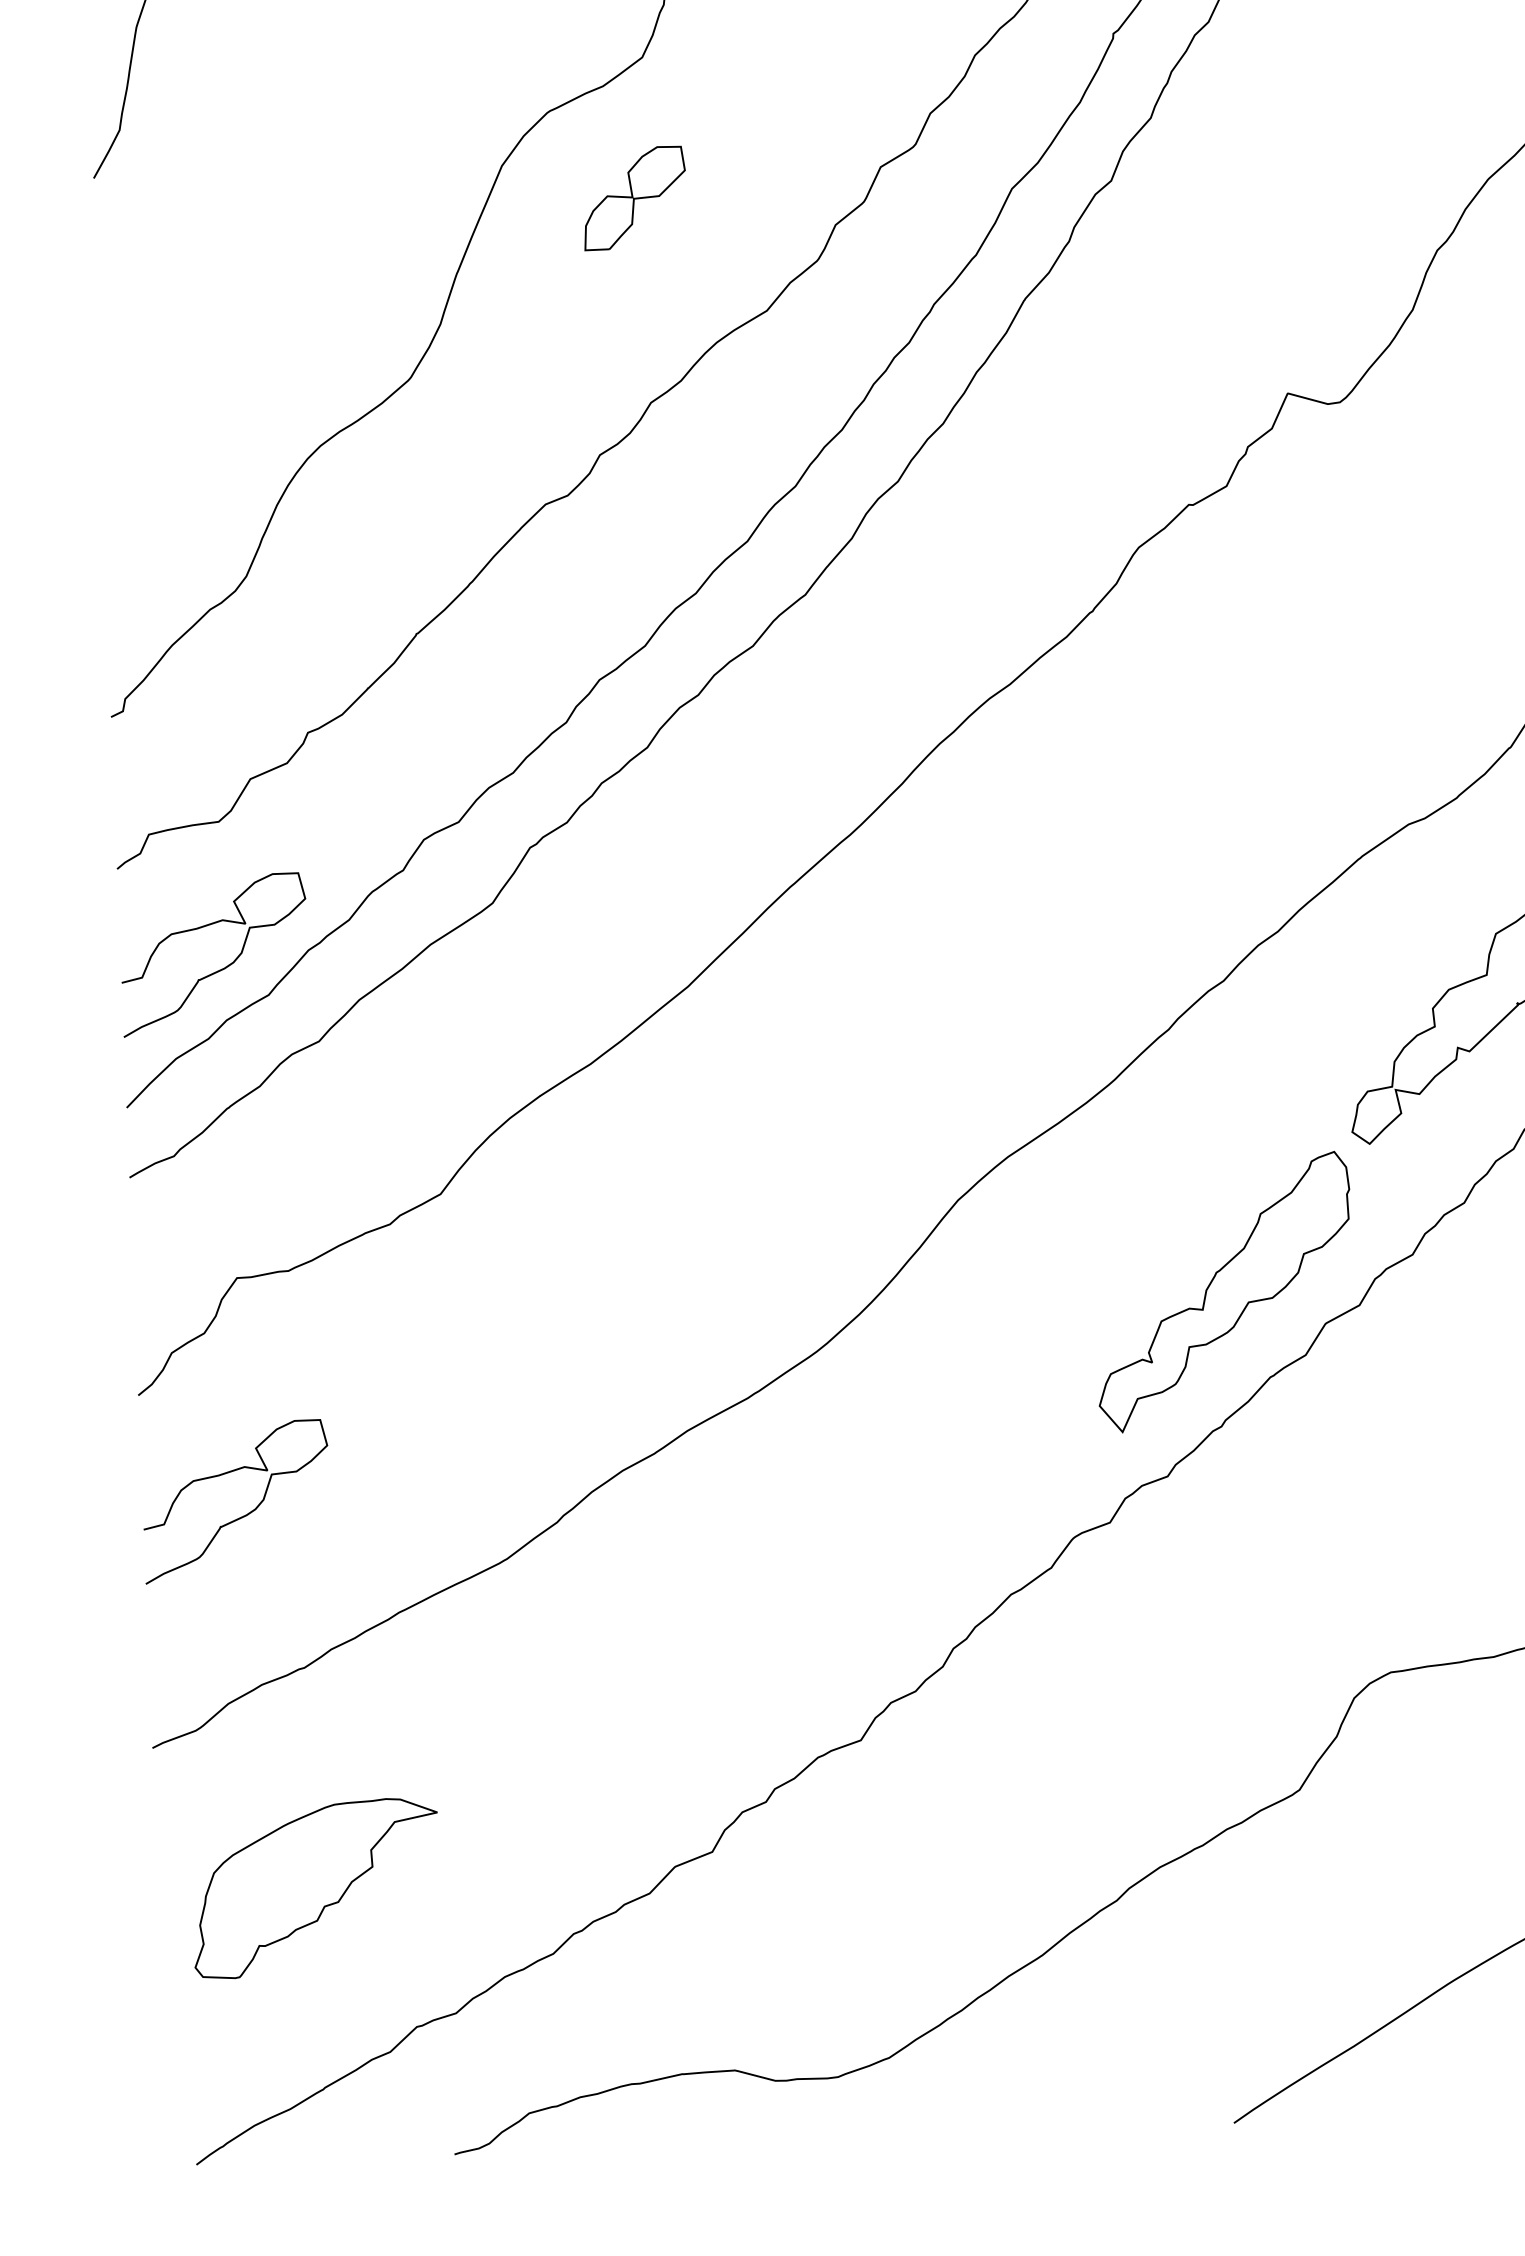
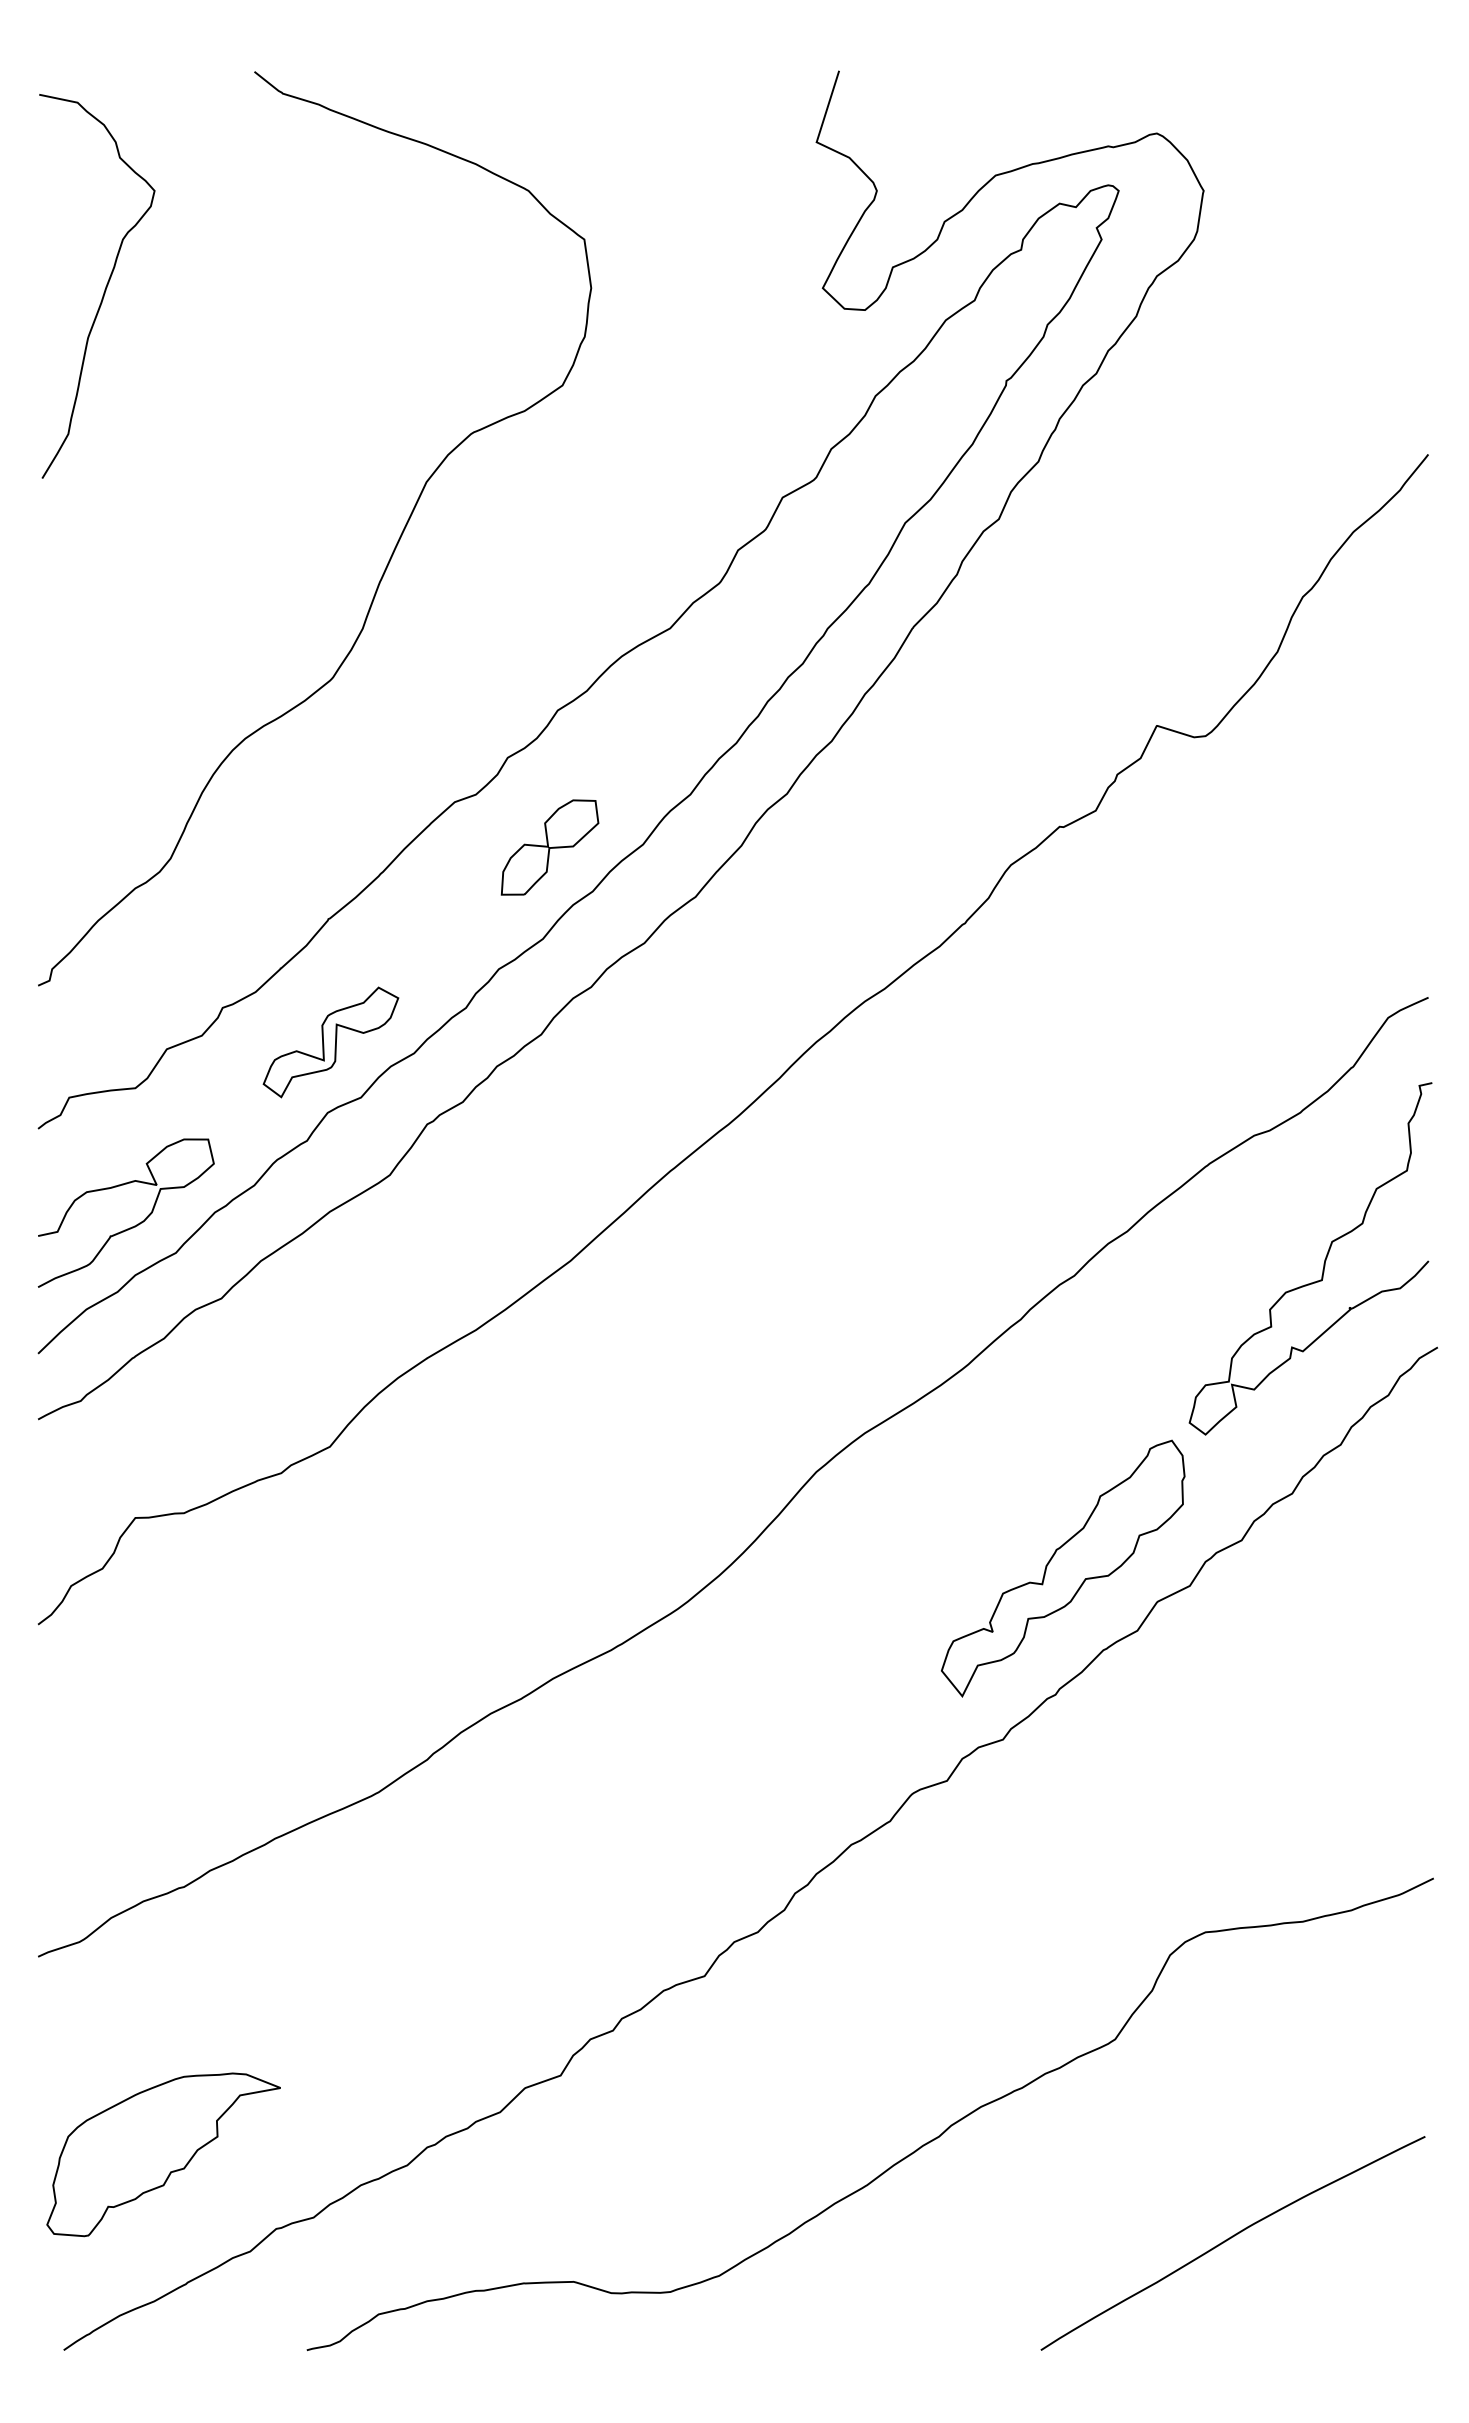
part: (634, 198) -> (549, 847), moved
part: (423, 764) -> (330, 1042), added
curve: (240, 1516) -> (129, 1742), removed
part: (315, 1888) -> (163, 2154), moved

